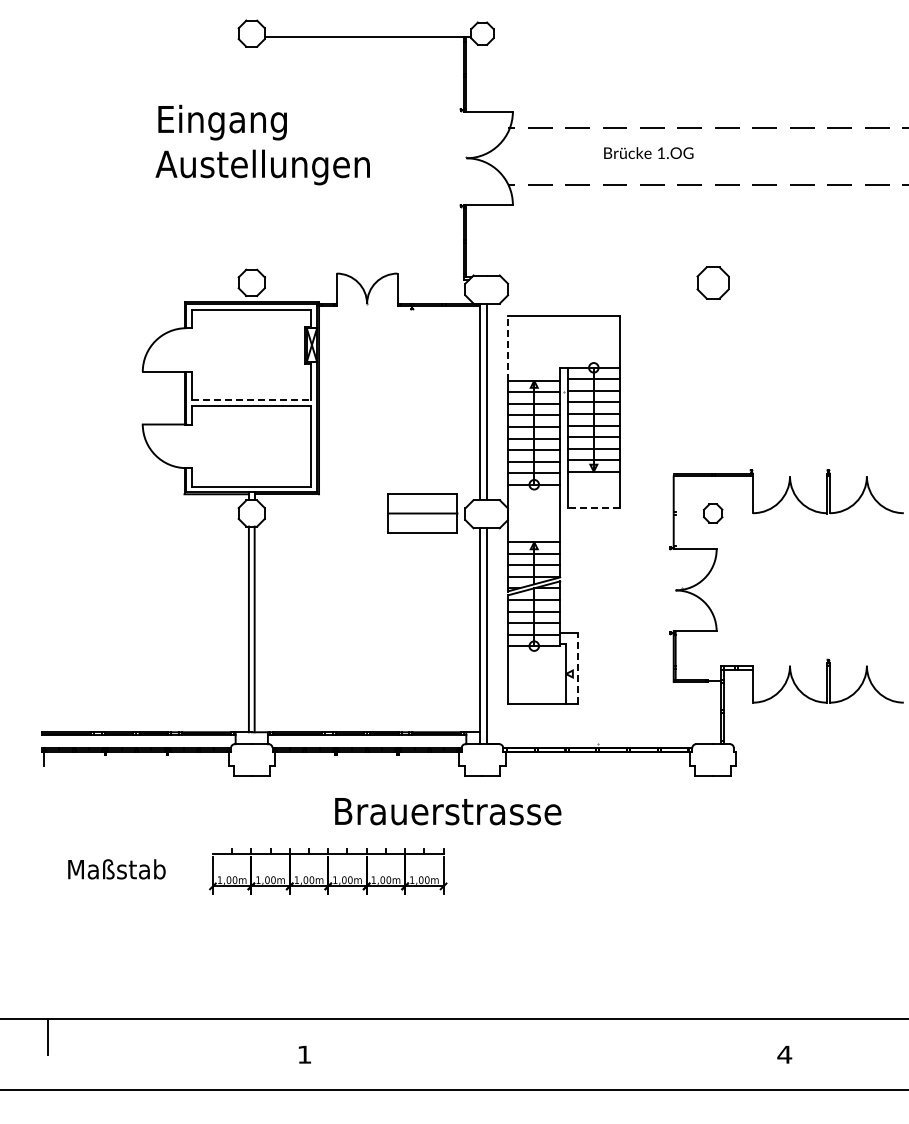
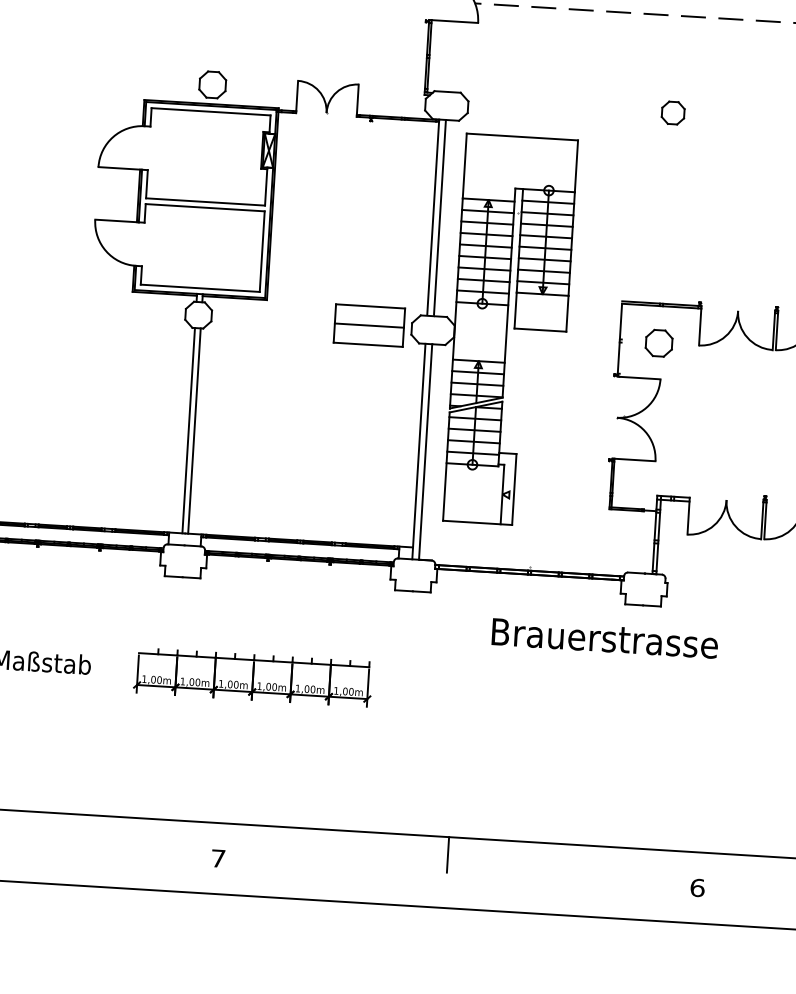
part: (712, 282) -> (672, 112), size x0.71
line: (508, 347) -> (465, 165), dashed -> solid
line: (251, 400) -> (205, 202), dashed -> solid
line: (593, 507) -> (540, 330), dashed -> solid
part: (713, 513) -> (659, 343), size x1.43
line: (577, 668) -> (514, 489), dashed -> solid
text: (448, 811) -> (605, 638), moved
line: (533, 1036) -> (447, 854), added
text: (304, 1054) -> (218, 858), 1 -> 7
text: (784, 1054) -> (697, 887), 4 -> 6

